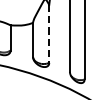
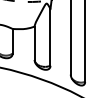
line: (49, 34) -> (50, 37), dashed -> solid

